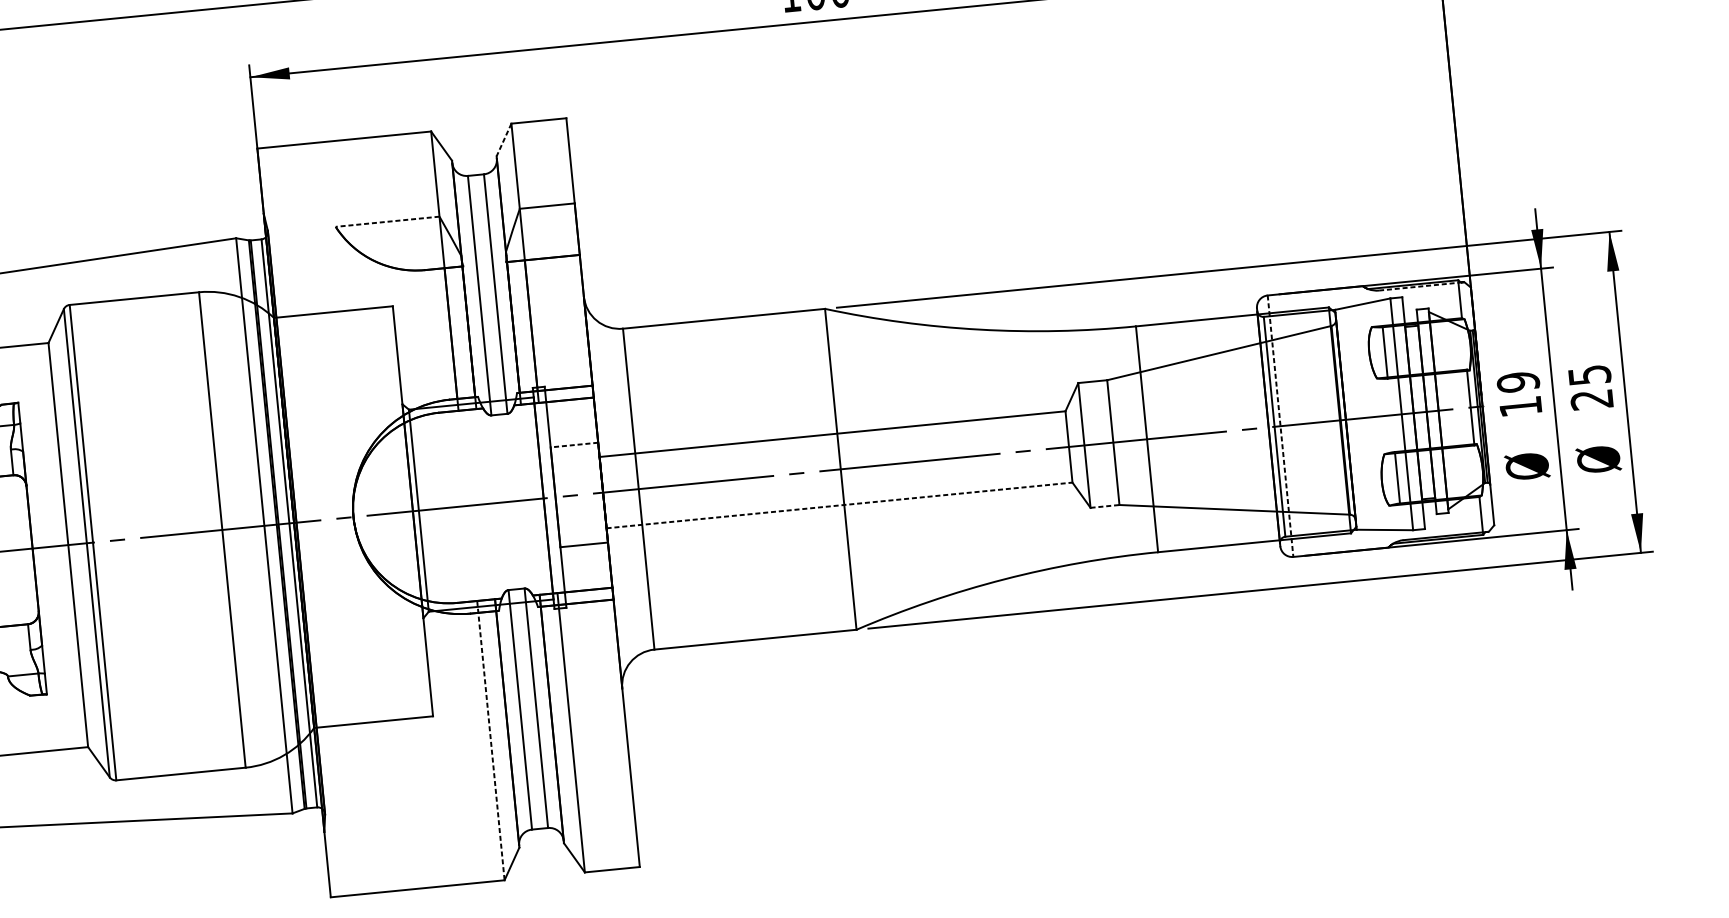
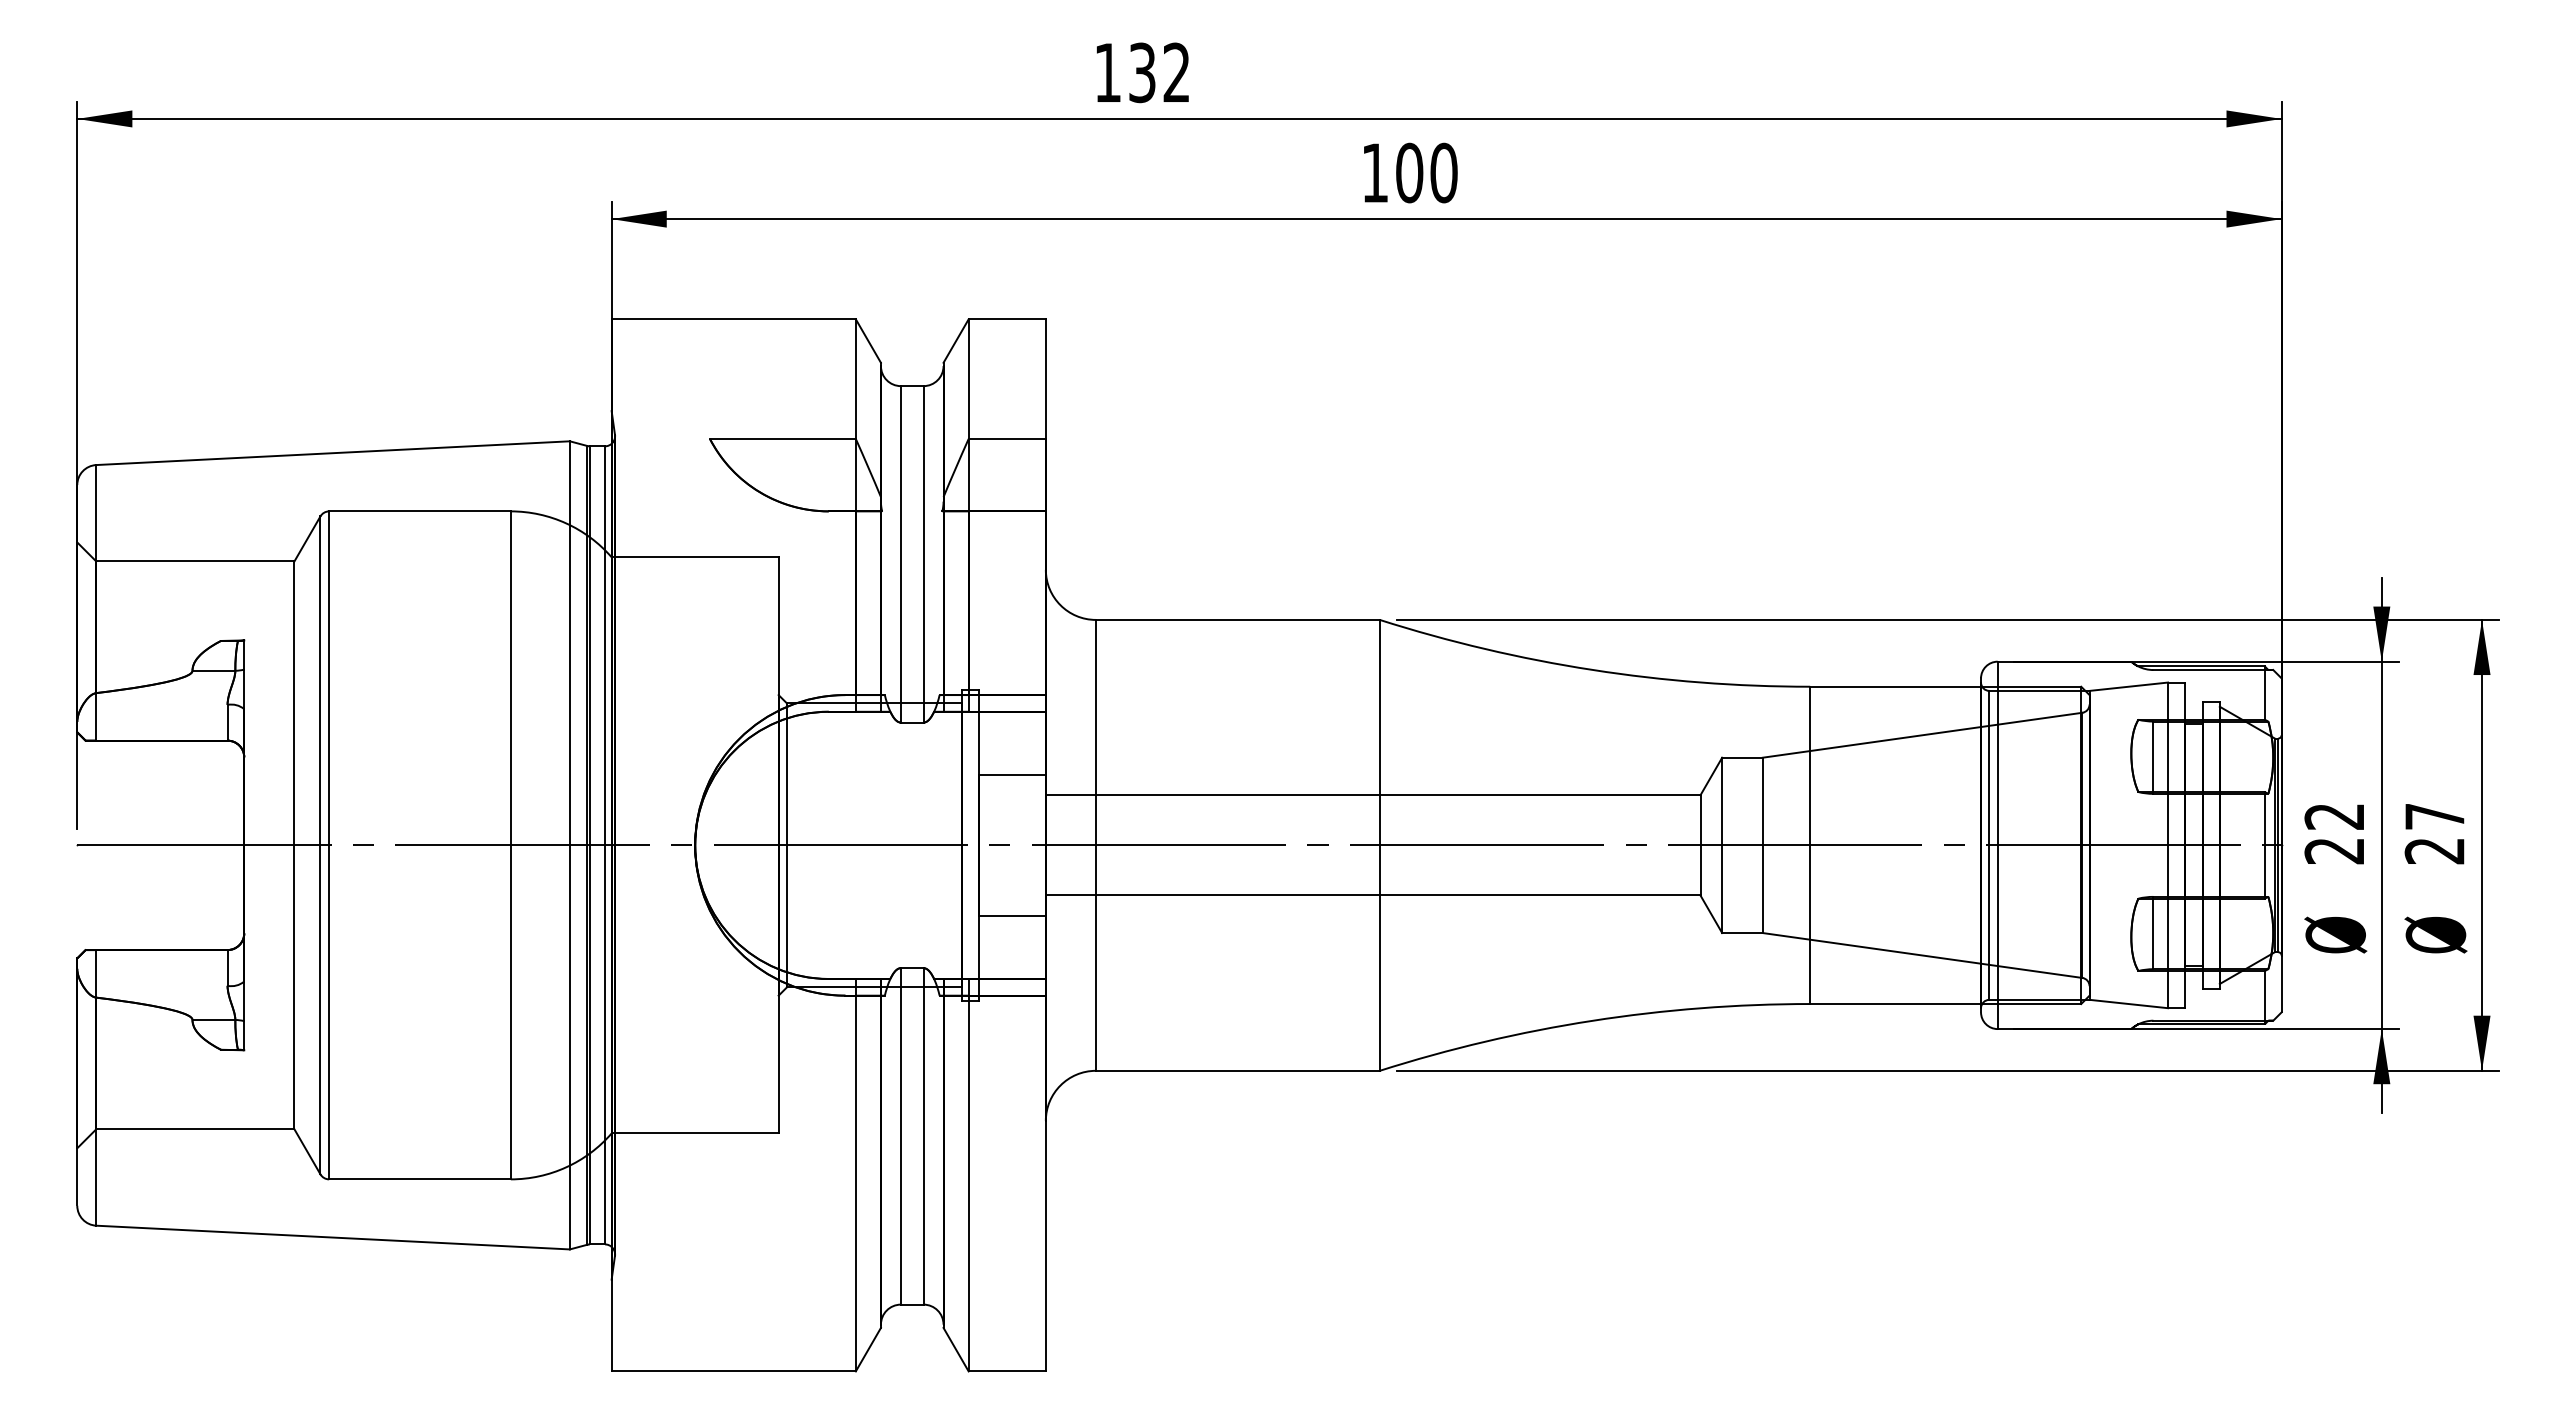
line: (503, 140) -> (955, 341), dashed -> solid
line: (387, 221) -> (782, 438), dashed -> solid
line: (1420, 286) -> (2211, 670), dashed -> solid
text: (1590, 375) -> (2435, 816), 25 -> 27
text: (1519, 394) -> (2334, 833), 19 -> 22
line: (1280, 426) -> (1997, 845), dashed -> solid
line: (573, 445) -> (1011, 775), dashed -> solid
line: (839, 505) -> (1373, 895), dashed -> solid
line: (1105, 506) -> (1742, 933), dashed -> solid
line: (490, 740) -> (855, 1175), dashed -> solid

